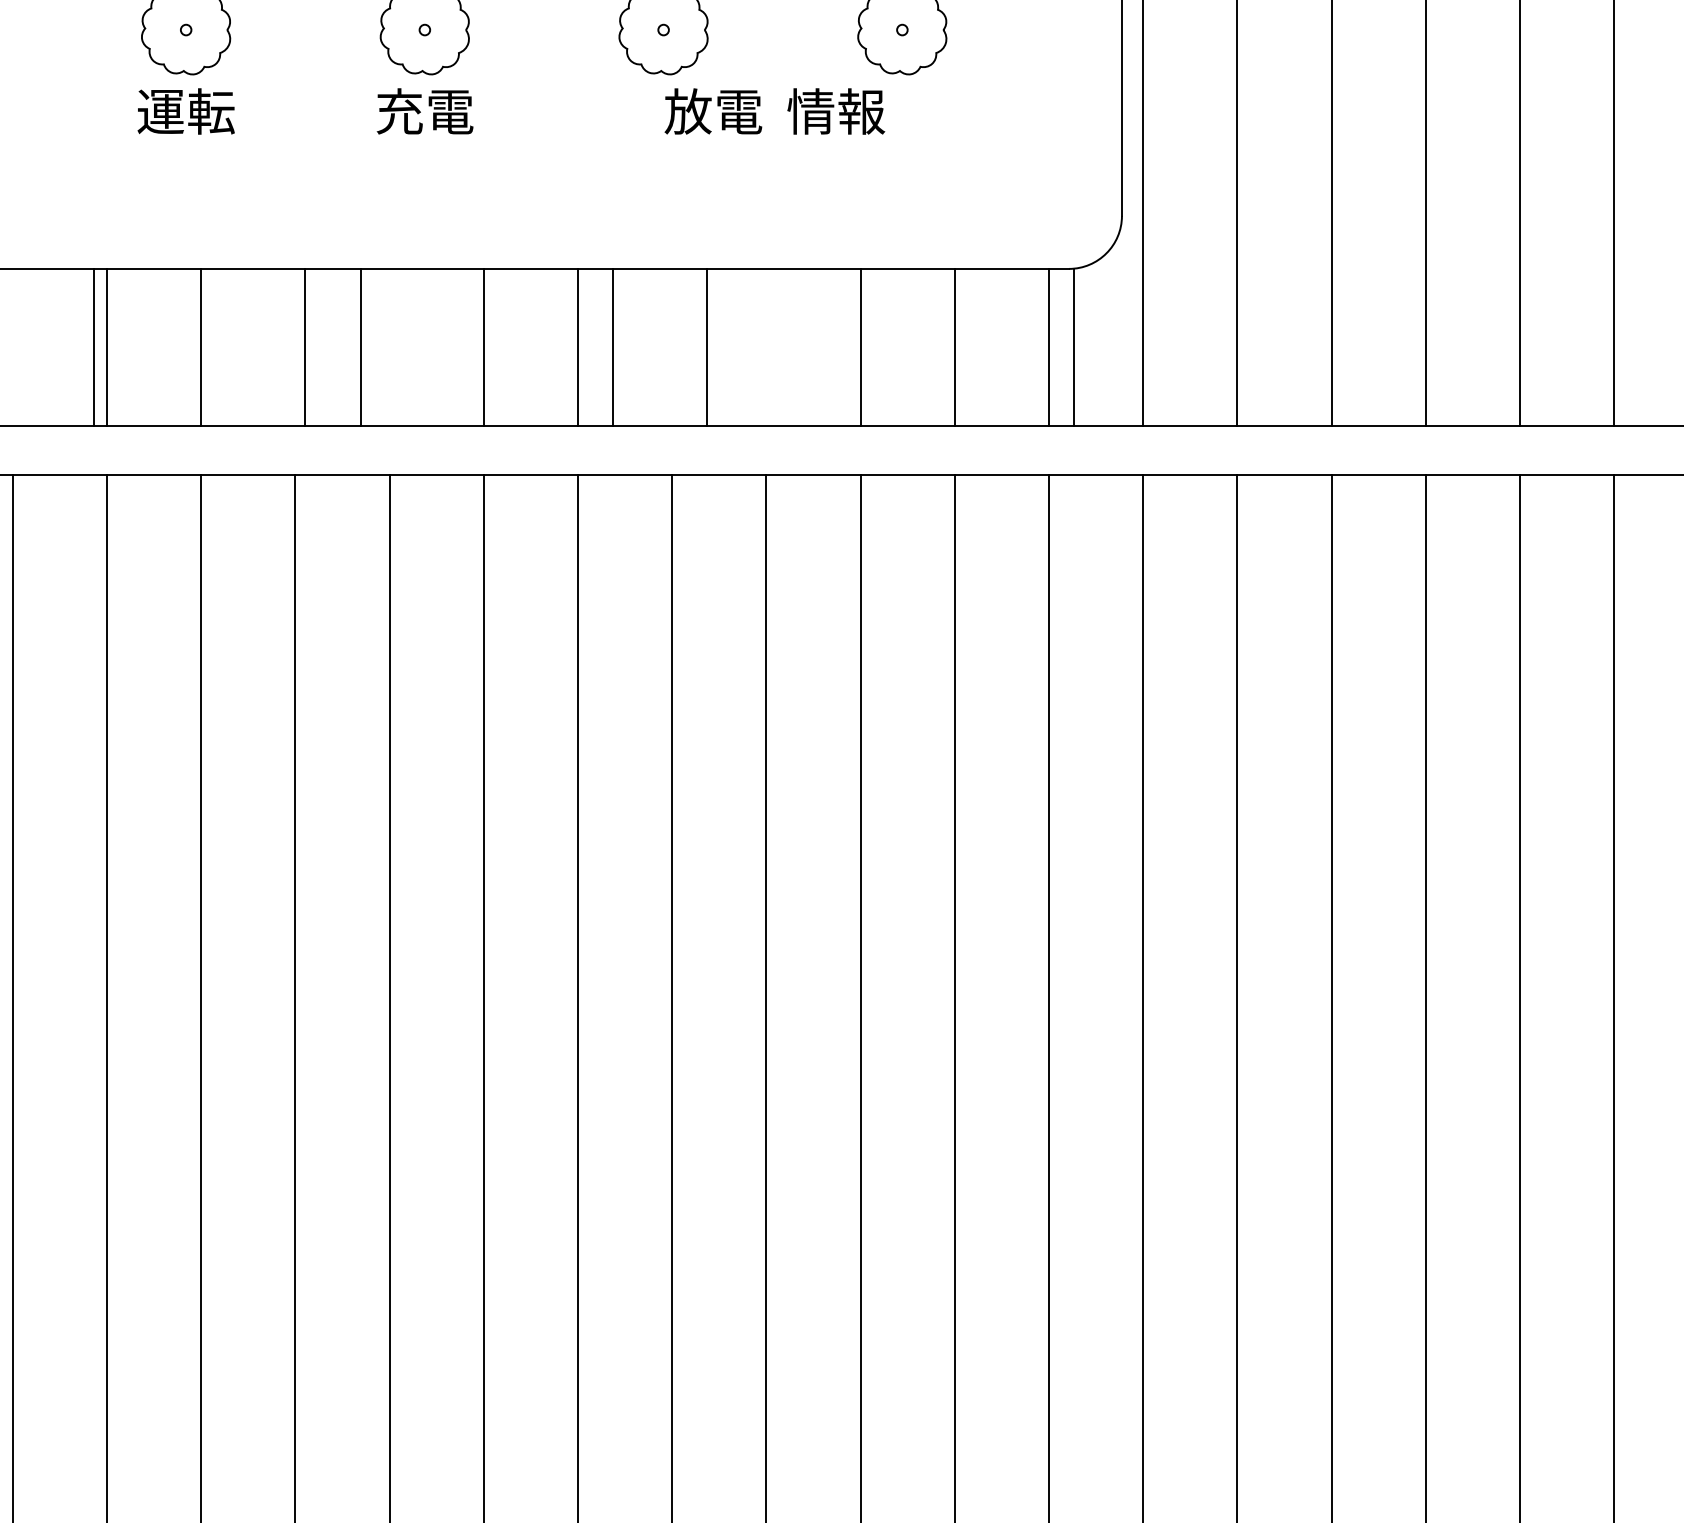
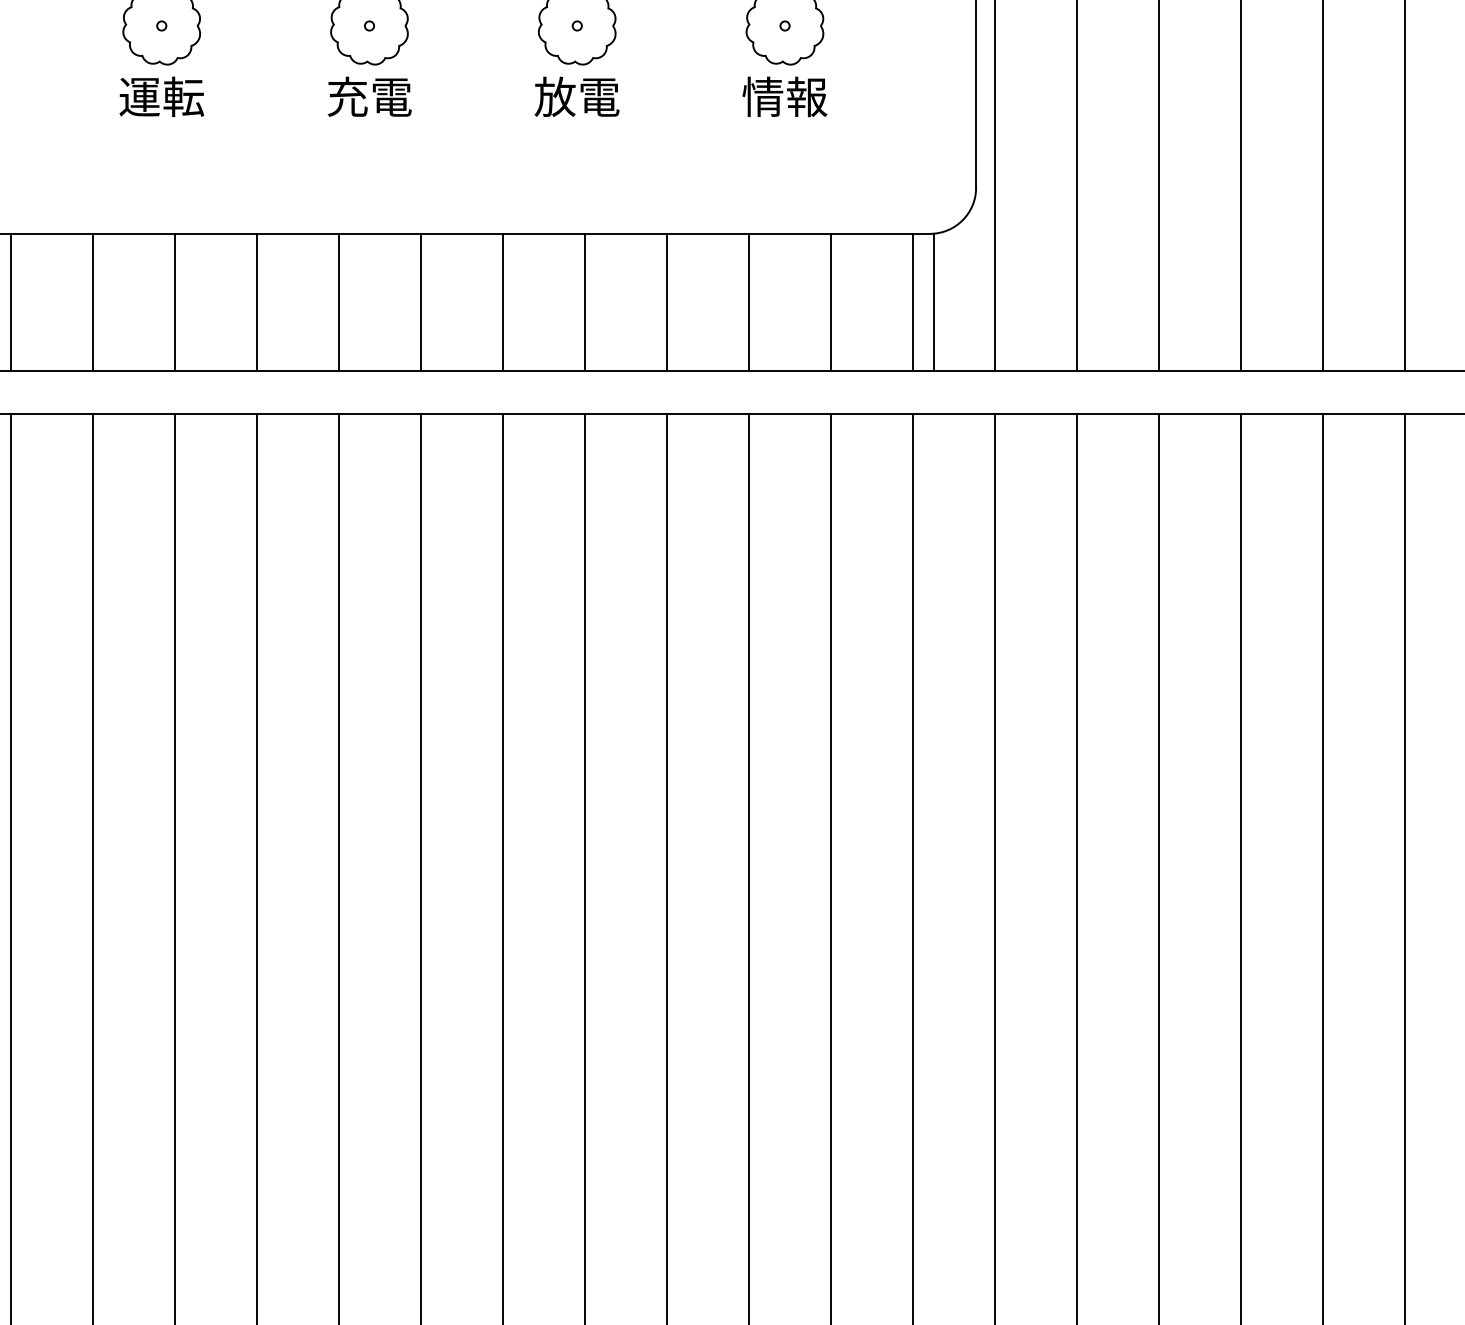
text: (713, 111) -> (577, 96), moved
text: (836, 111) -> (785, 96), moved
line: (93, 347) -> (10, 302), moved
line: (304, 347) -> (338, 302), moved
line: (361, 347) -> (256, 302), moved
line: (613, 347) -> (585, 302), moved
line: (707, 347) -> (666, 302), moved

